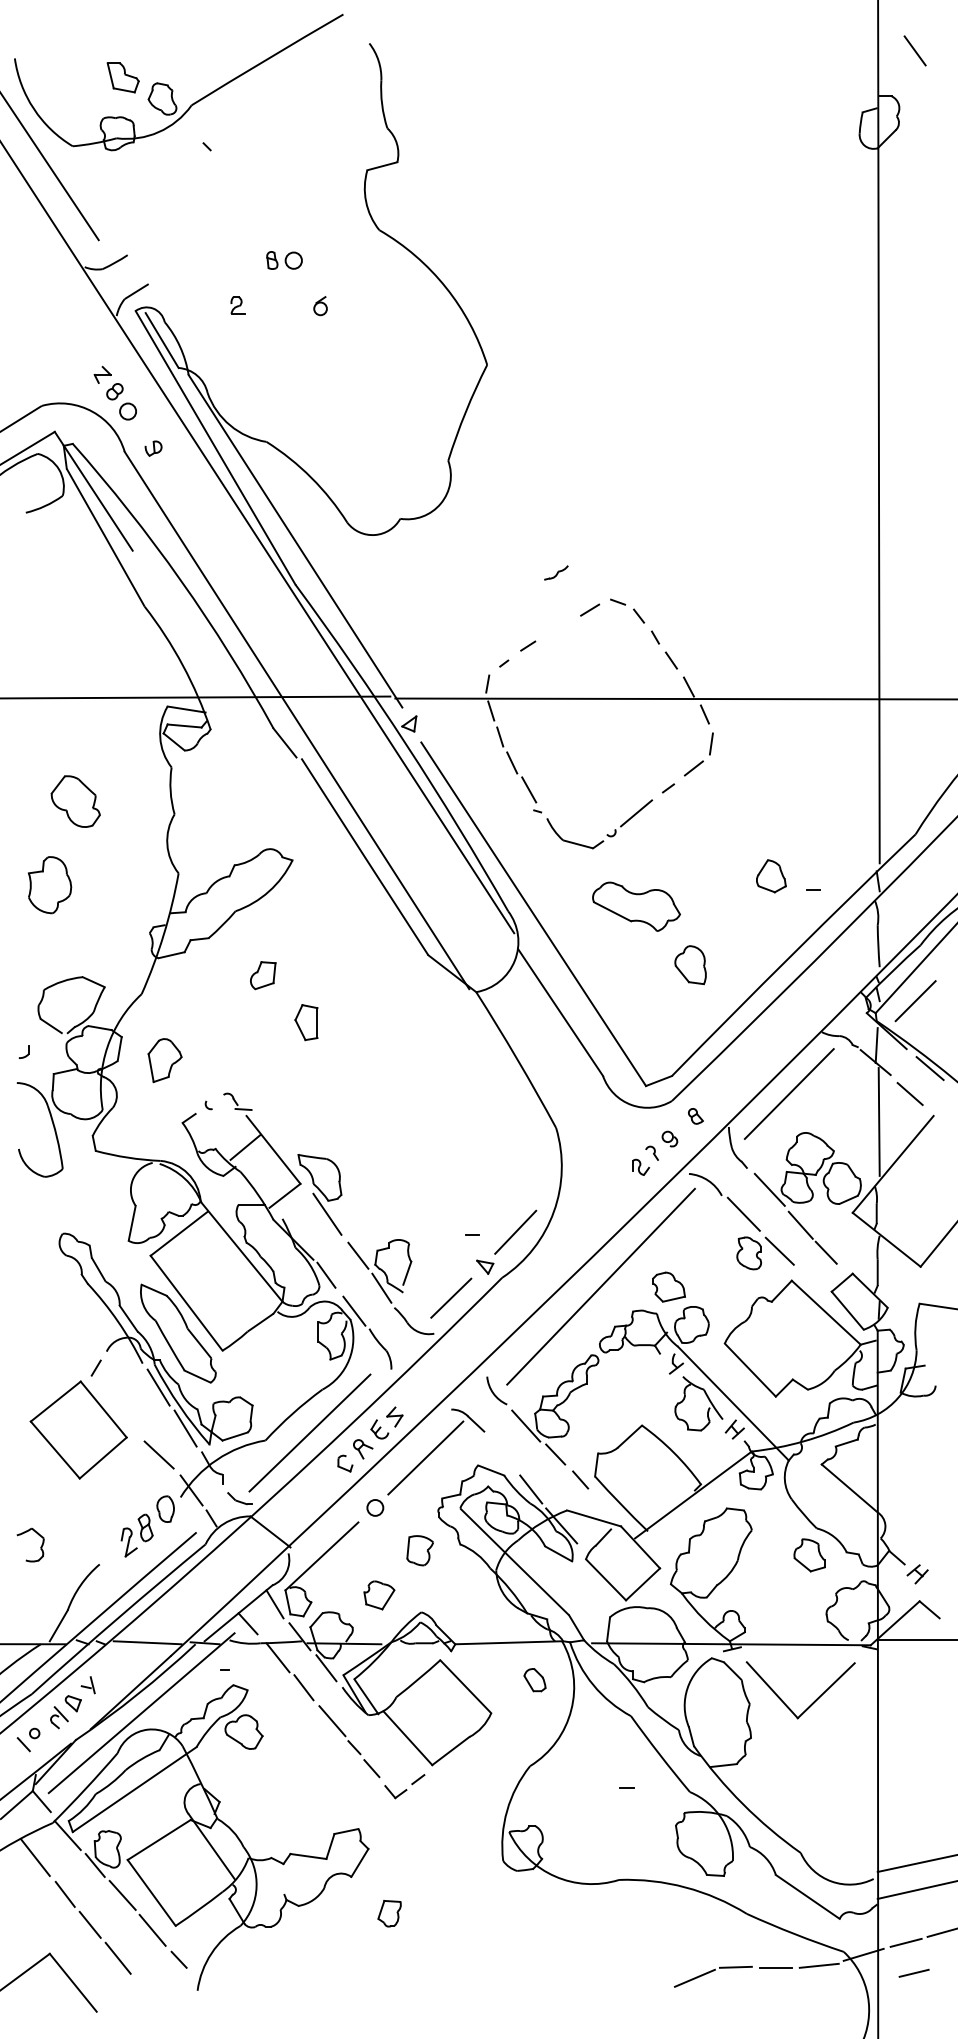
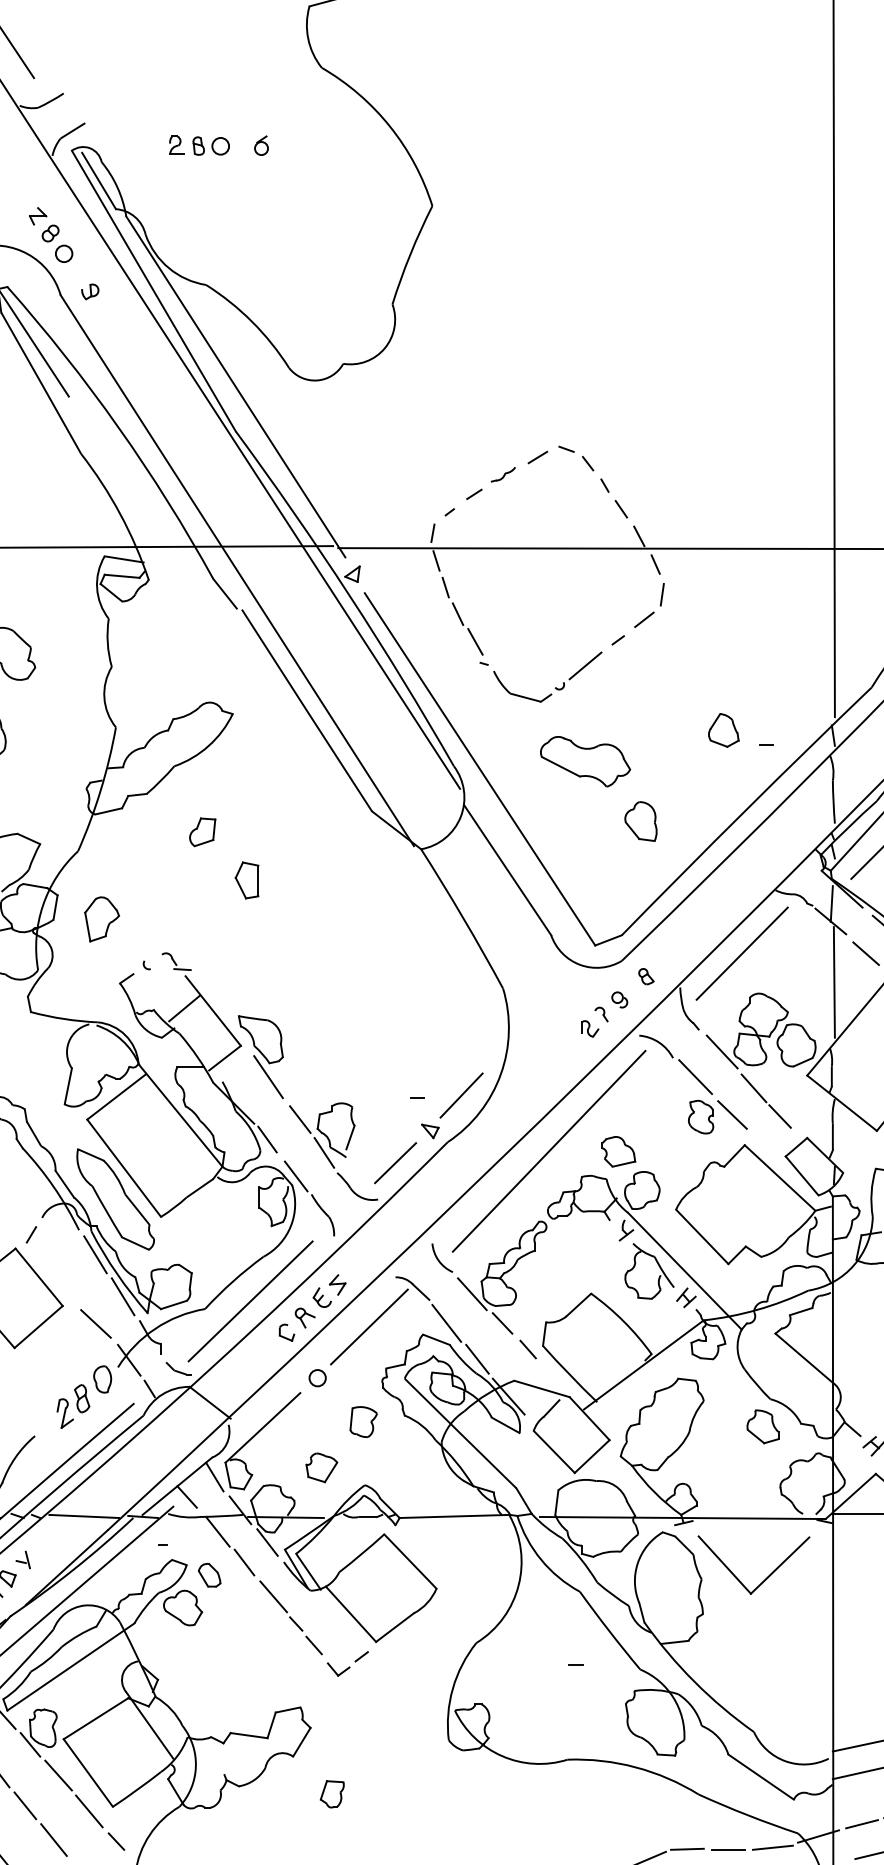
part: (284, 260) -> (211, 146), moved
part: (556, 572) -> (503, 474), moved
line: (501, 1454) -> (447, 1323), added
part: (534, 1680) -> (209, 1575), moved

